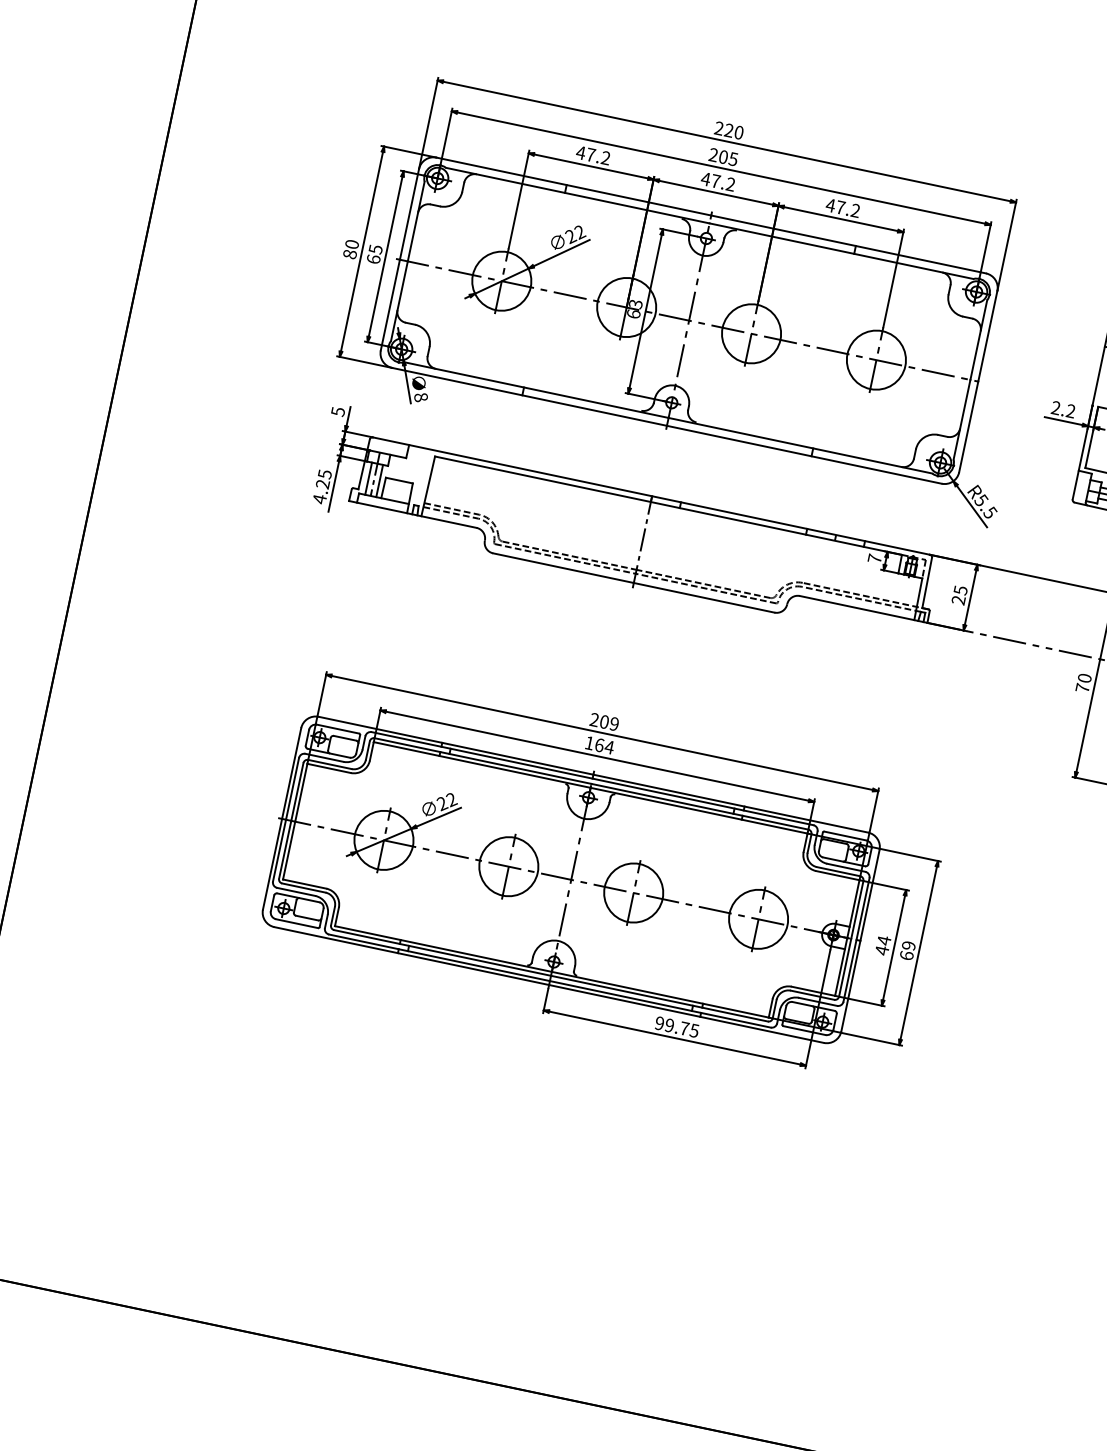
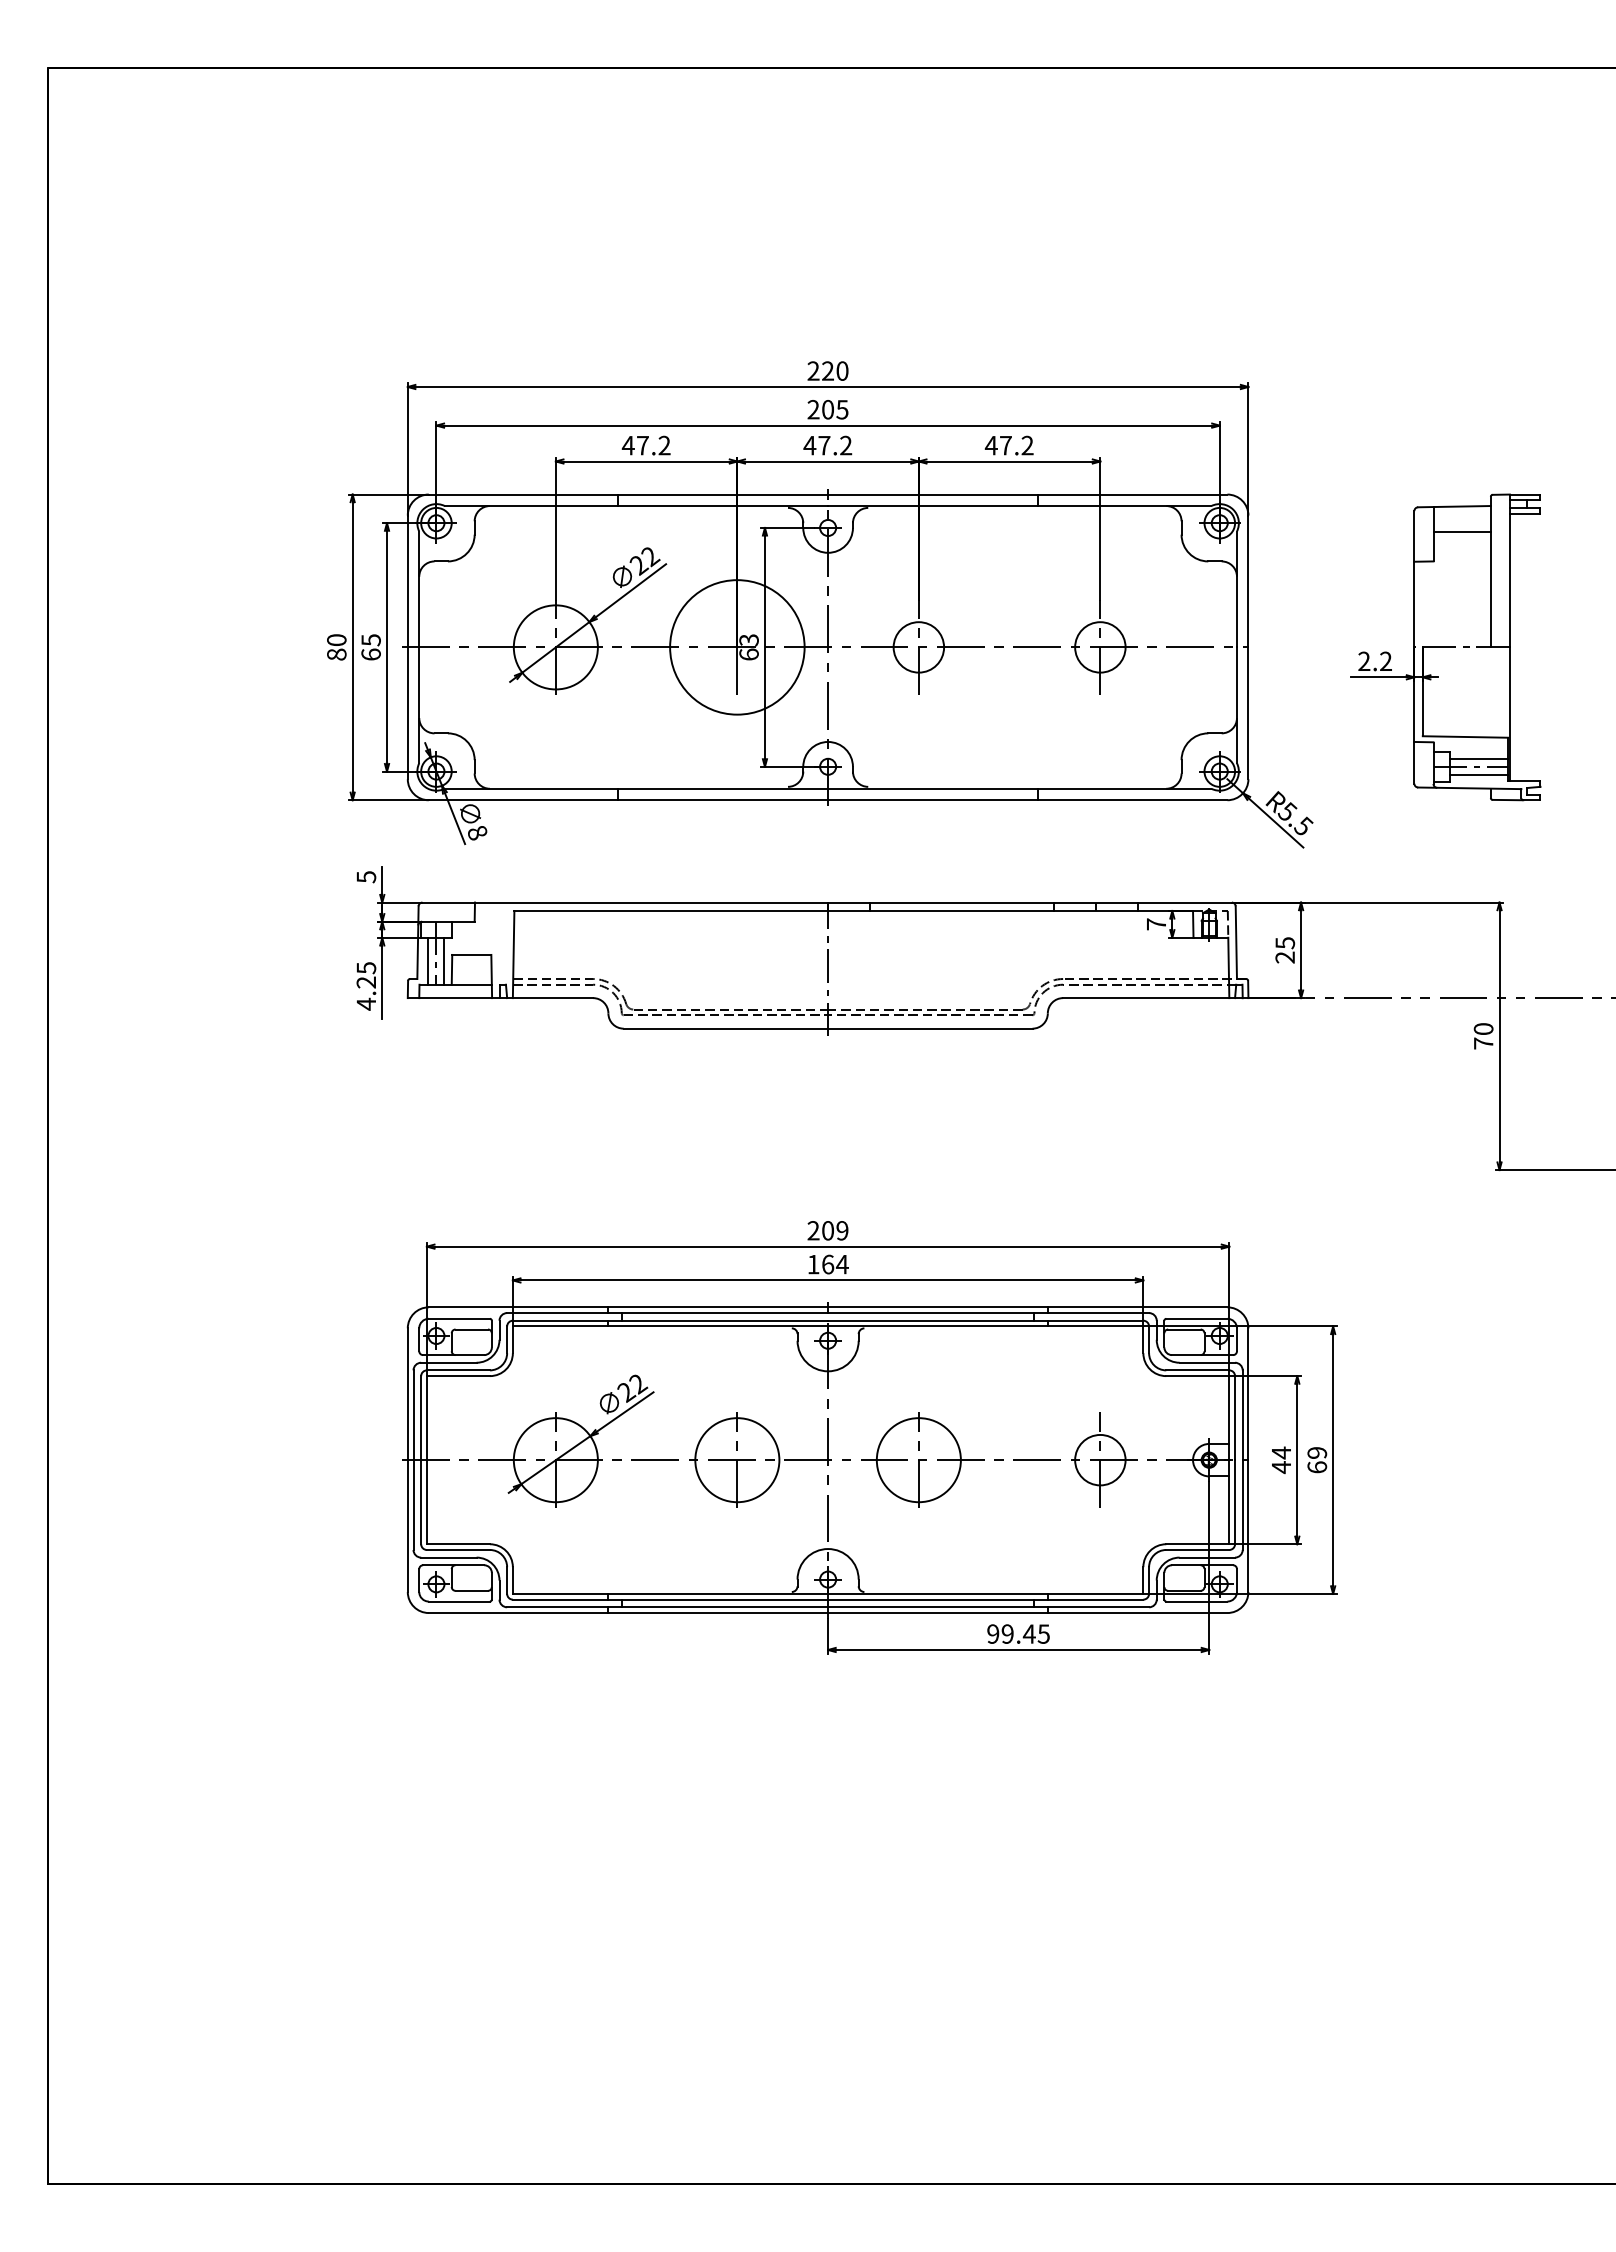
circle: (626, 307) -> (737, 647), size x1.6
circle: (751, 333) -> (918, 647), size x0.6
circle: (876, 360) -> (1100, 647), size x0.6
circle: (758, 919) -> (1100, 1460), size x0.6
text: (684, 1028) -> (1028, 1633), 99.75 -> 99.45

